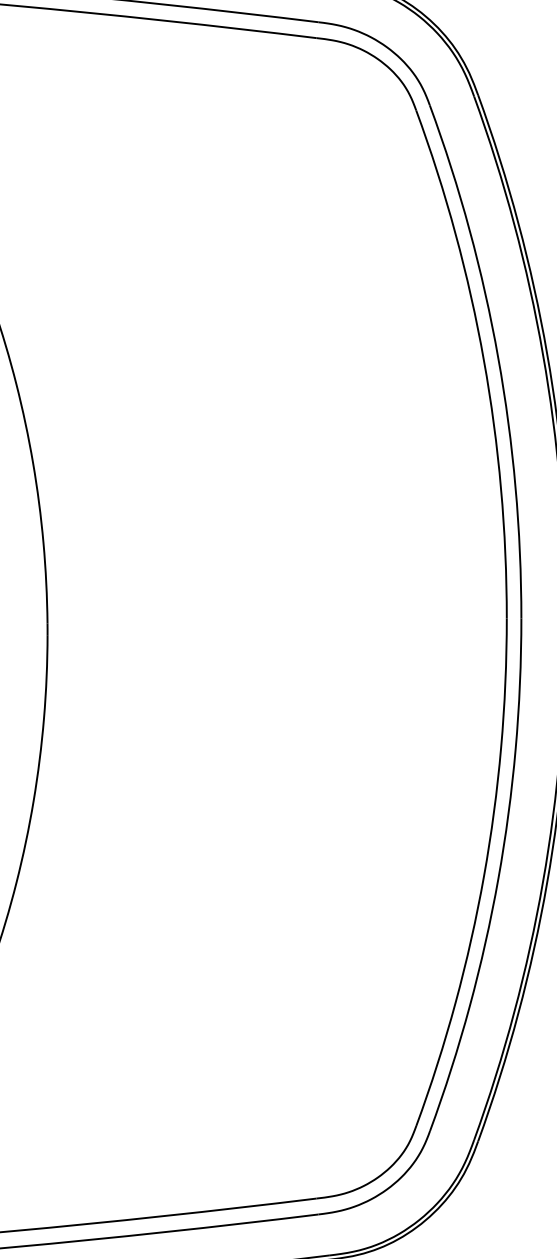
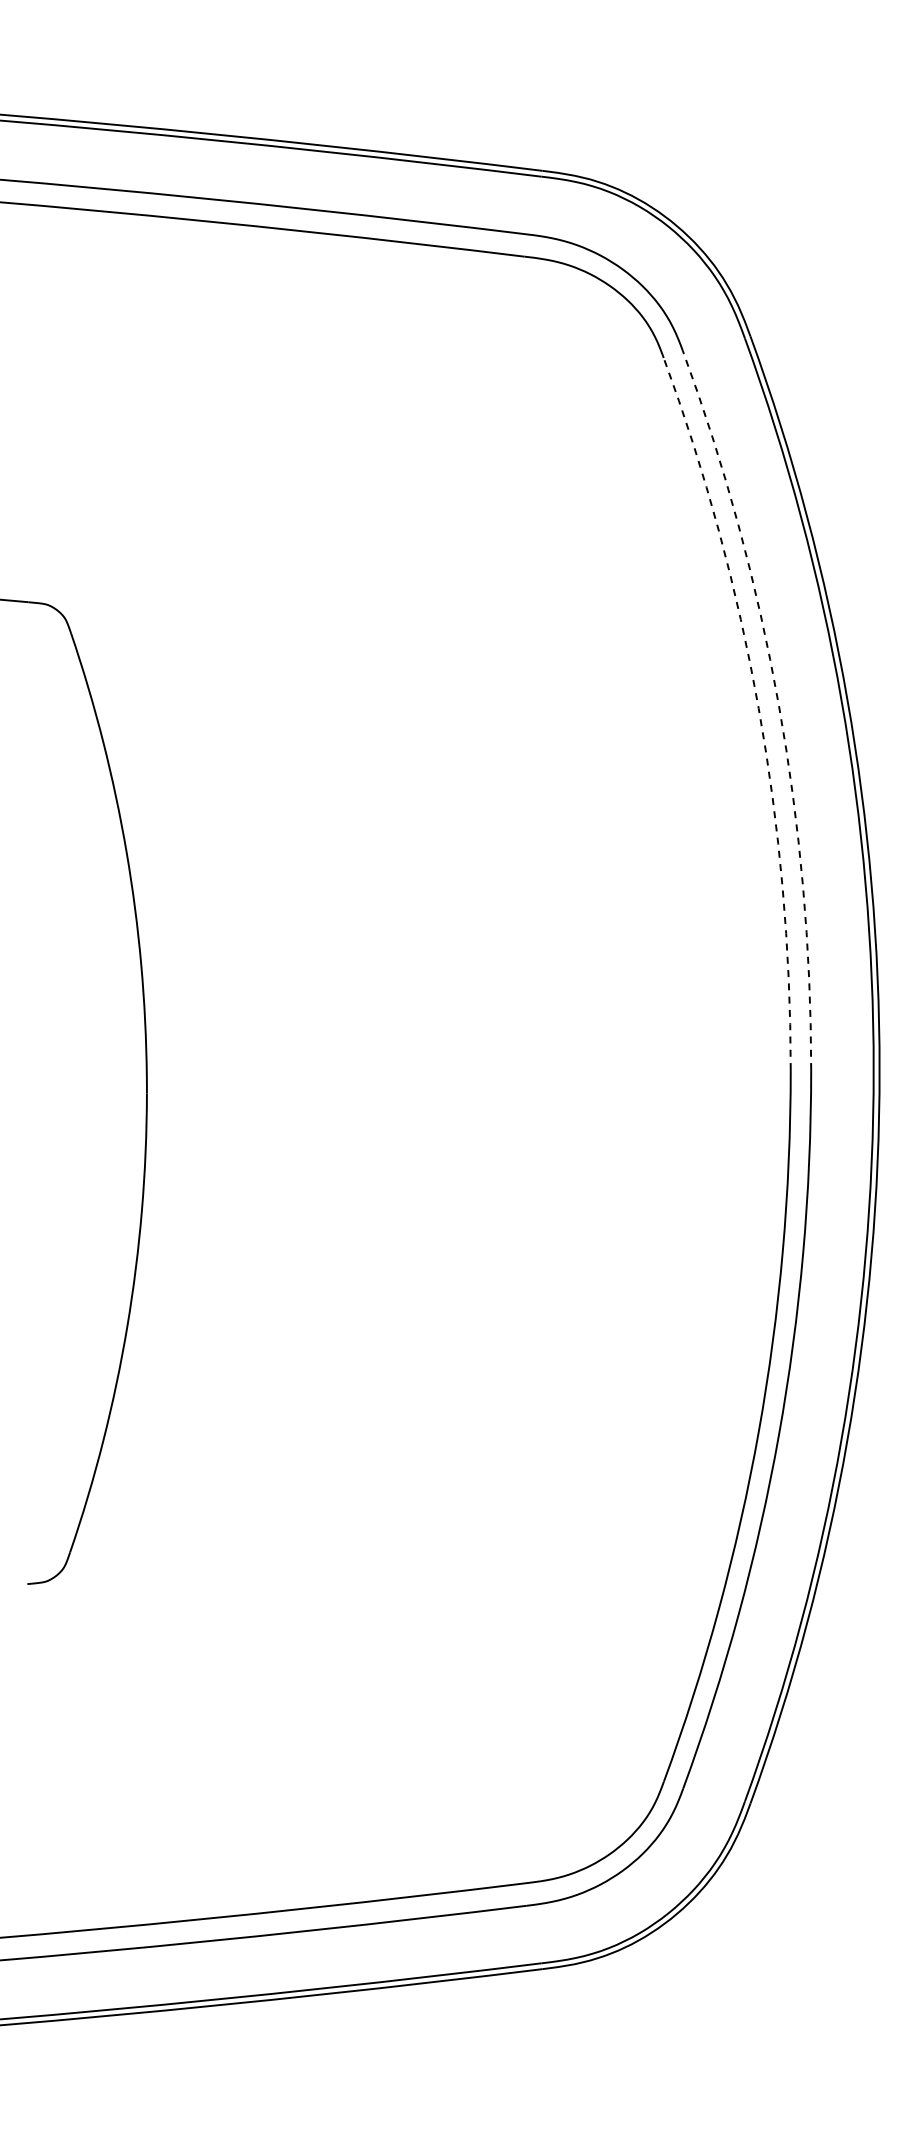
arc: (498, 357) -> (778, 704), solid -> dashed
arc: (483, 360) -> (758, 708), solid -> dashed

